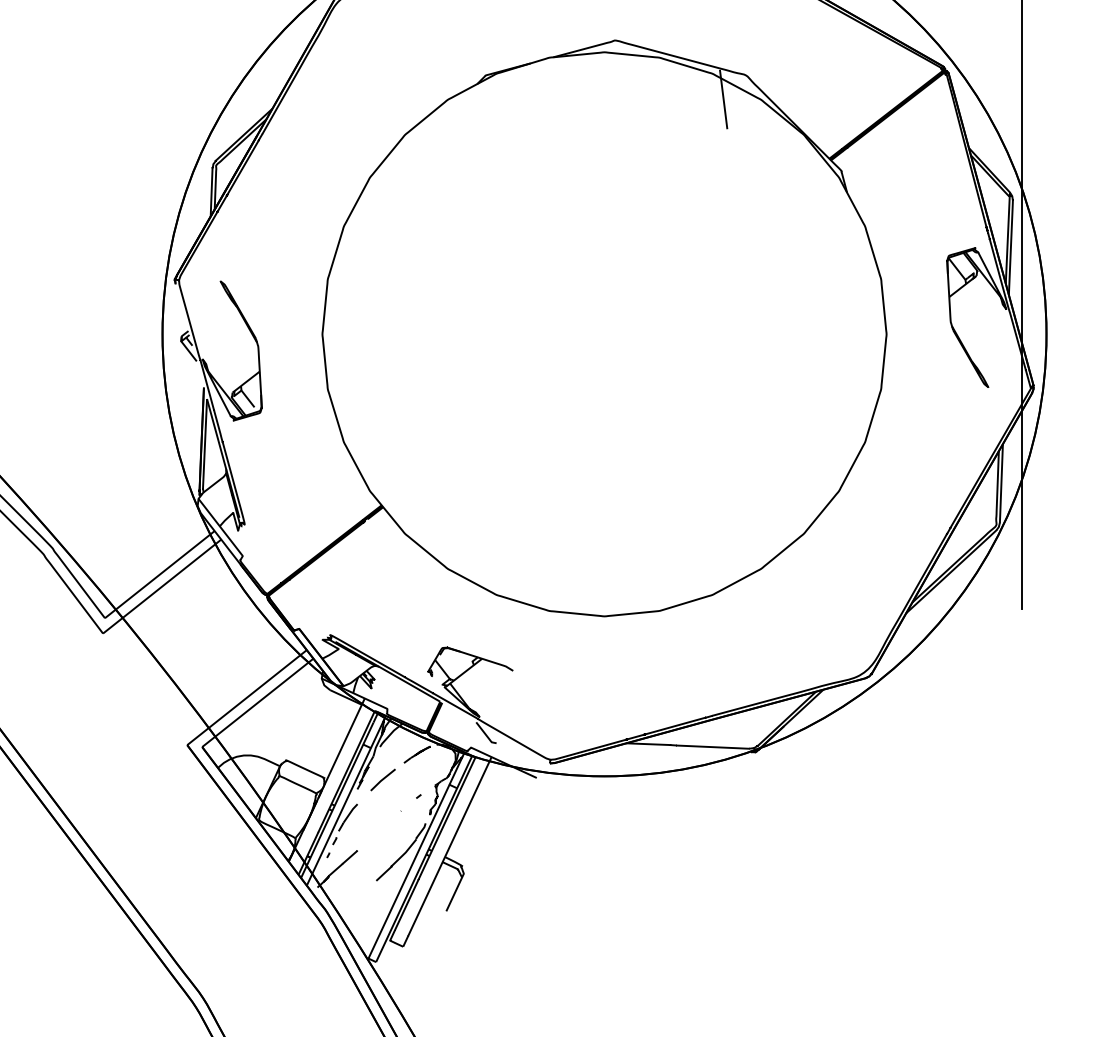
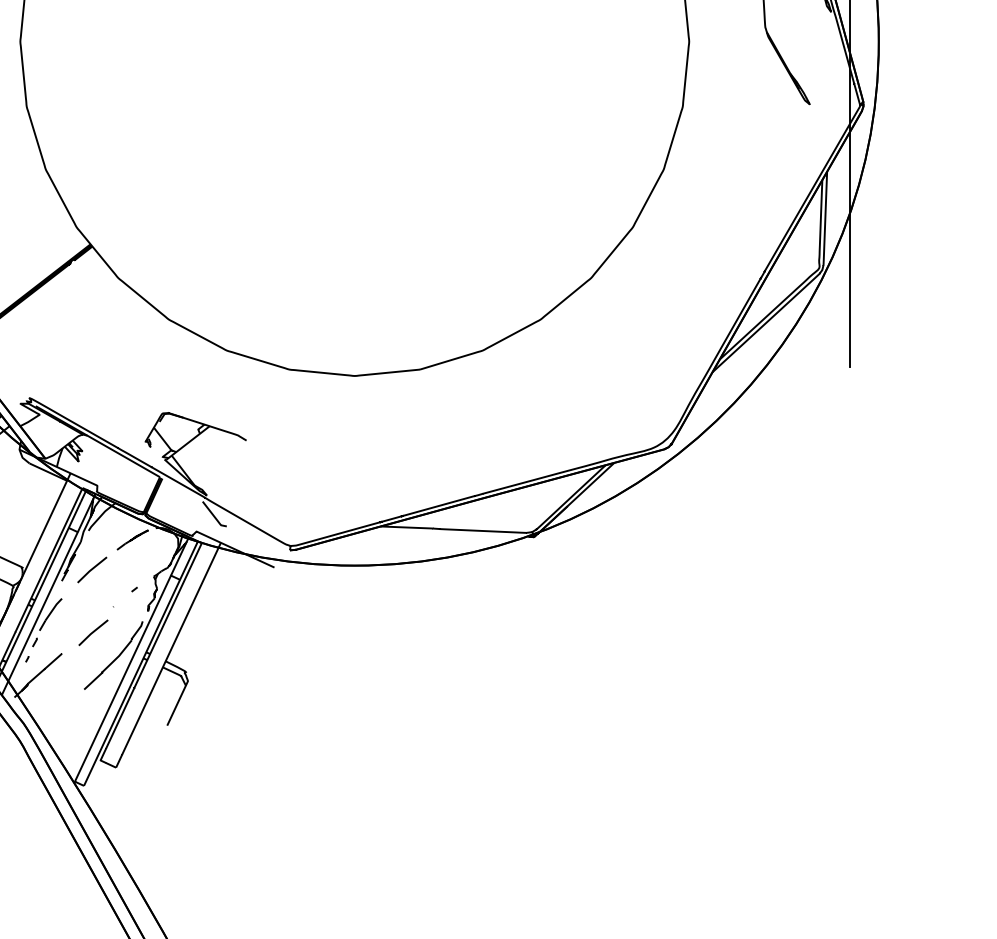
line: (383, 832) -> (92, 632), added

